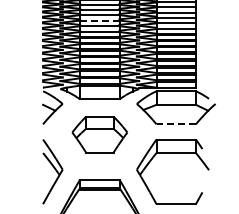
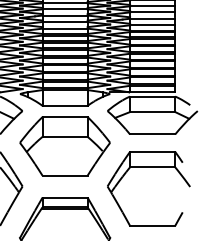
line: (99, 20) -> (64, 15), dashed -> solid
line: (176, 124) -> (152, 134), dashed -> solid
part: (99, 134) -> (64, 146), size x1.43

